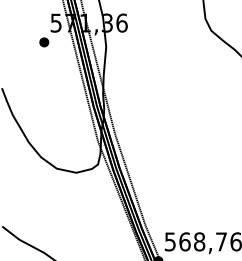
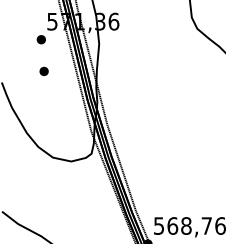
part: (47, 76) -> (44, 71), added

